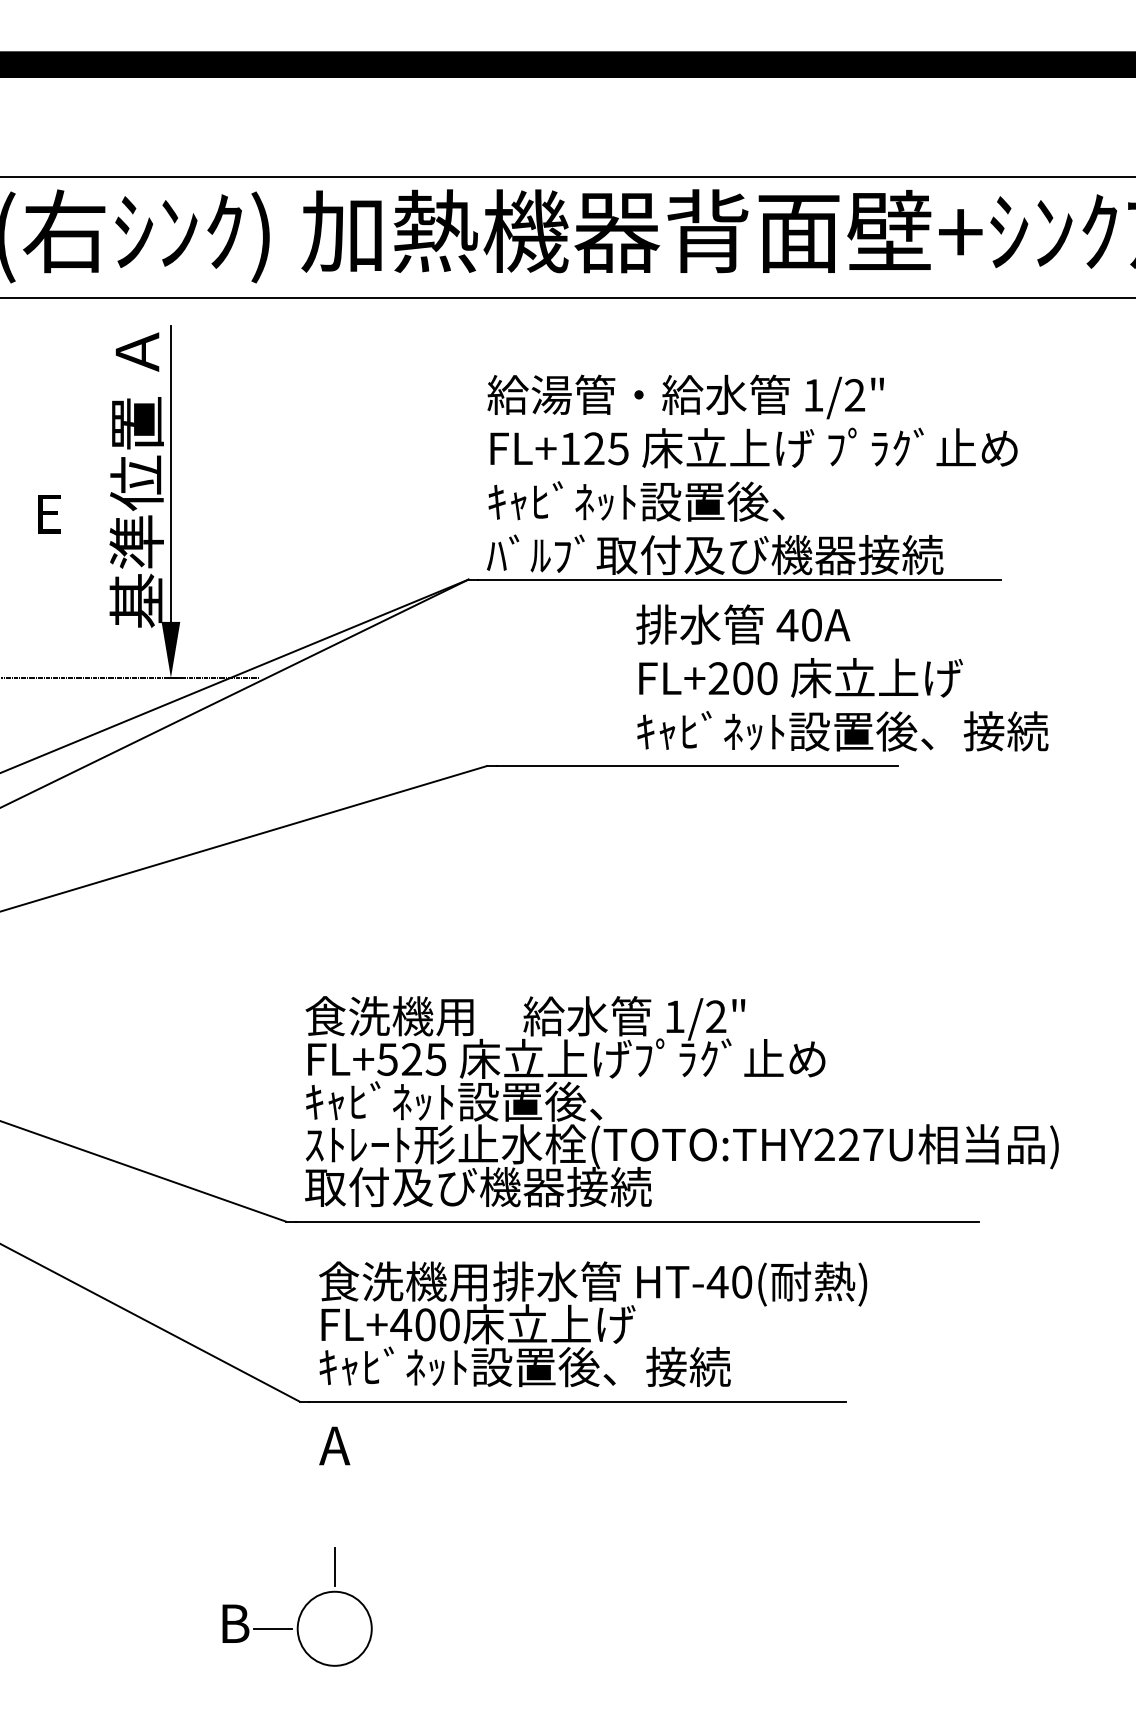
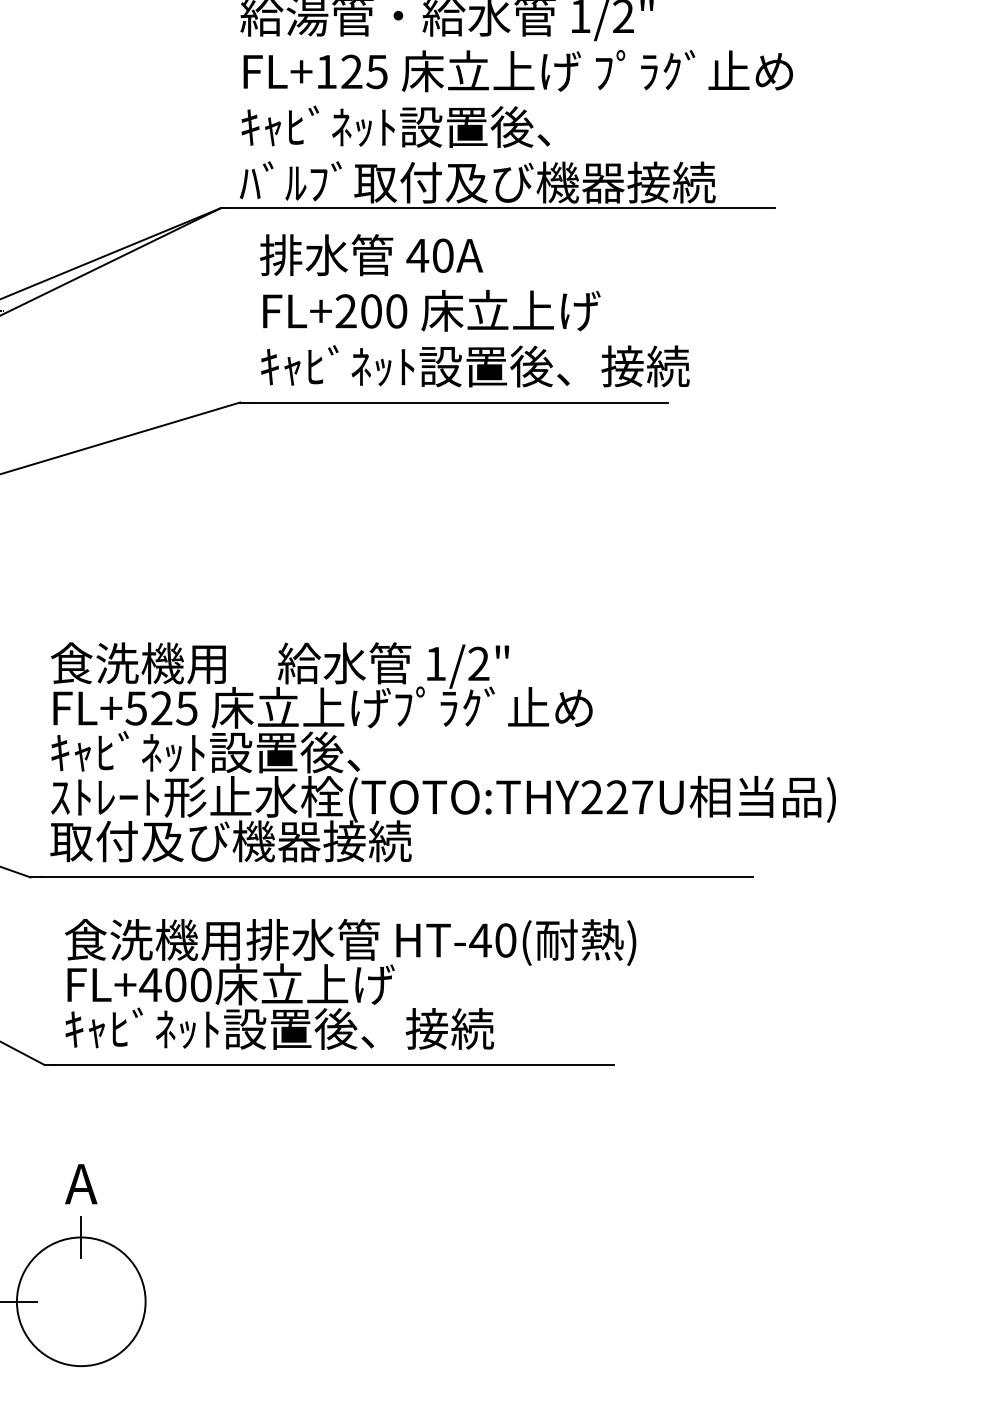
text: (842, 677) -> (475, 310), moved
text: (334, 1445) -> (81, 1183), moved
circle: (334, 1628) -> (81, 1301), size x1.67

